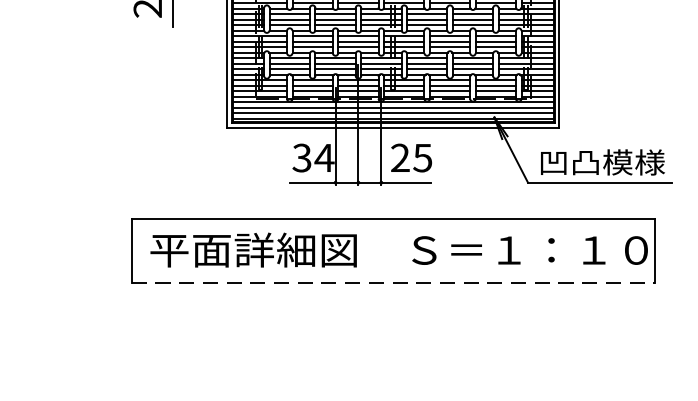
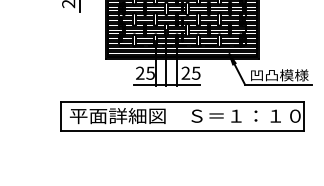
text: (311, 156) -> (144, 72), 34 -> 25
line: (395, 283) -> (183, 131), dashed -> solid

